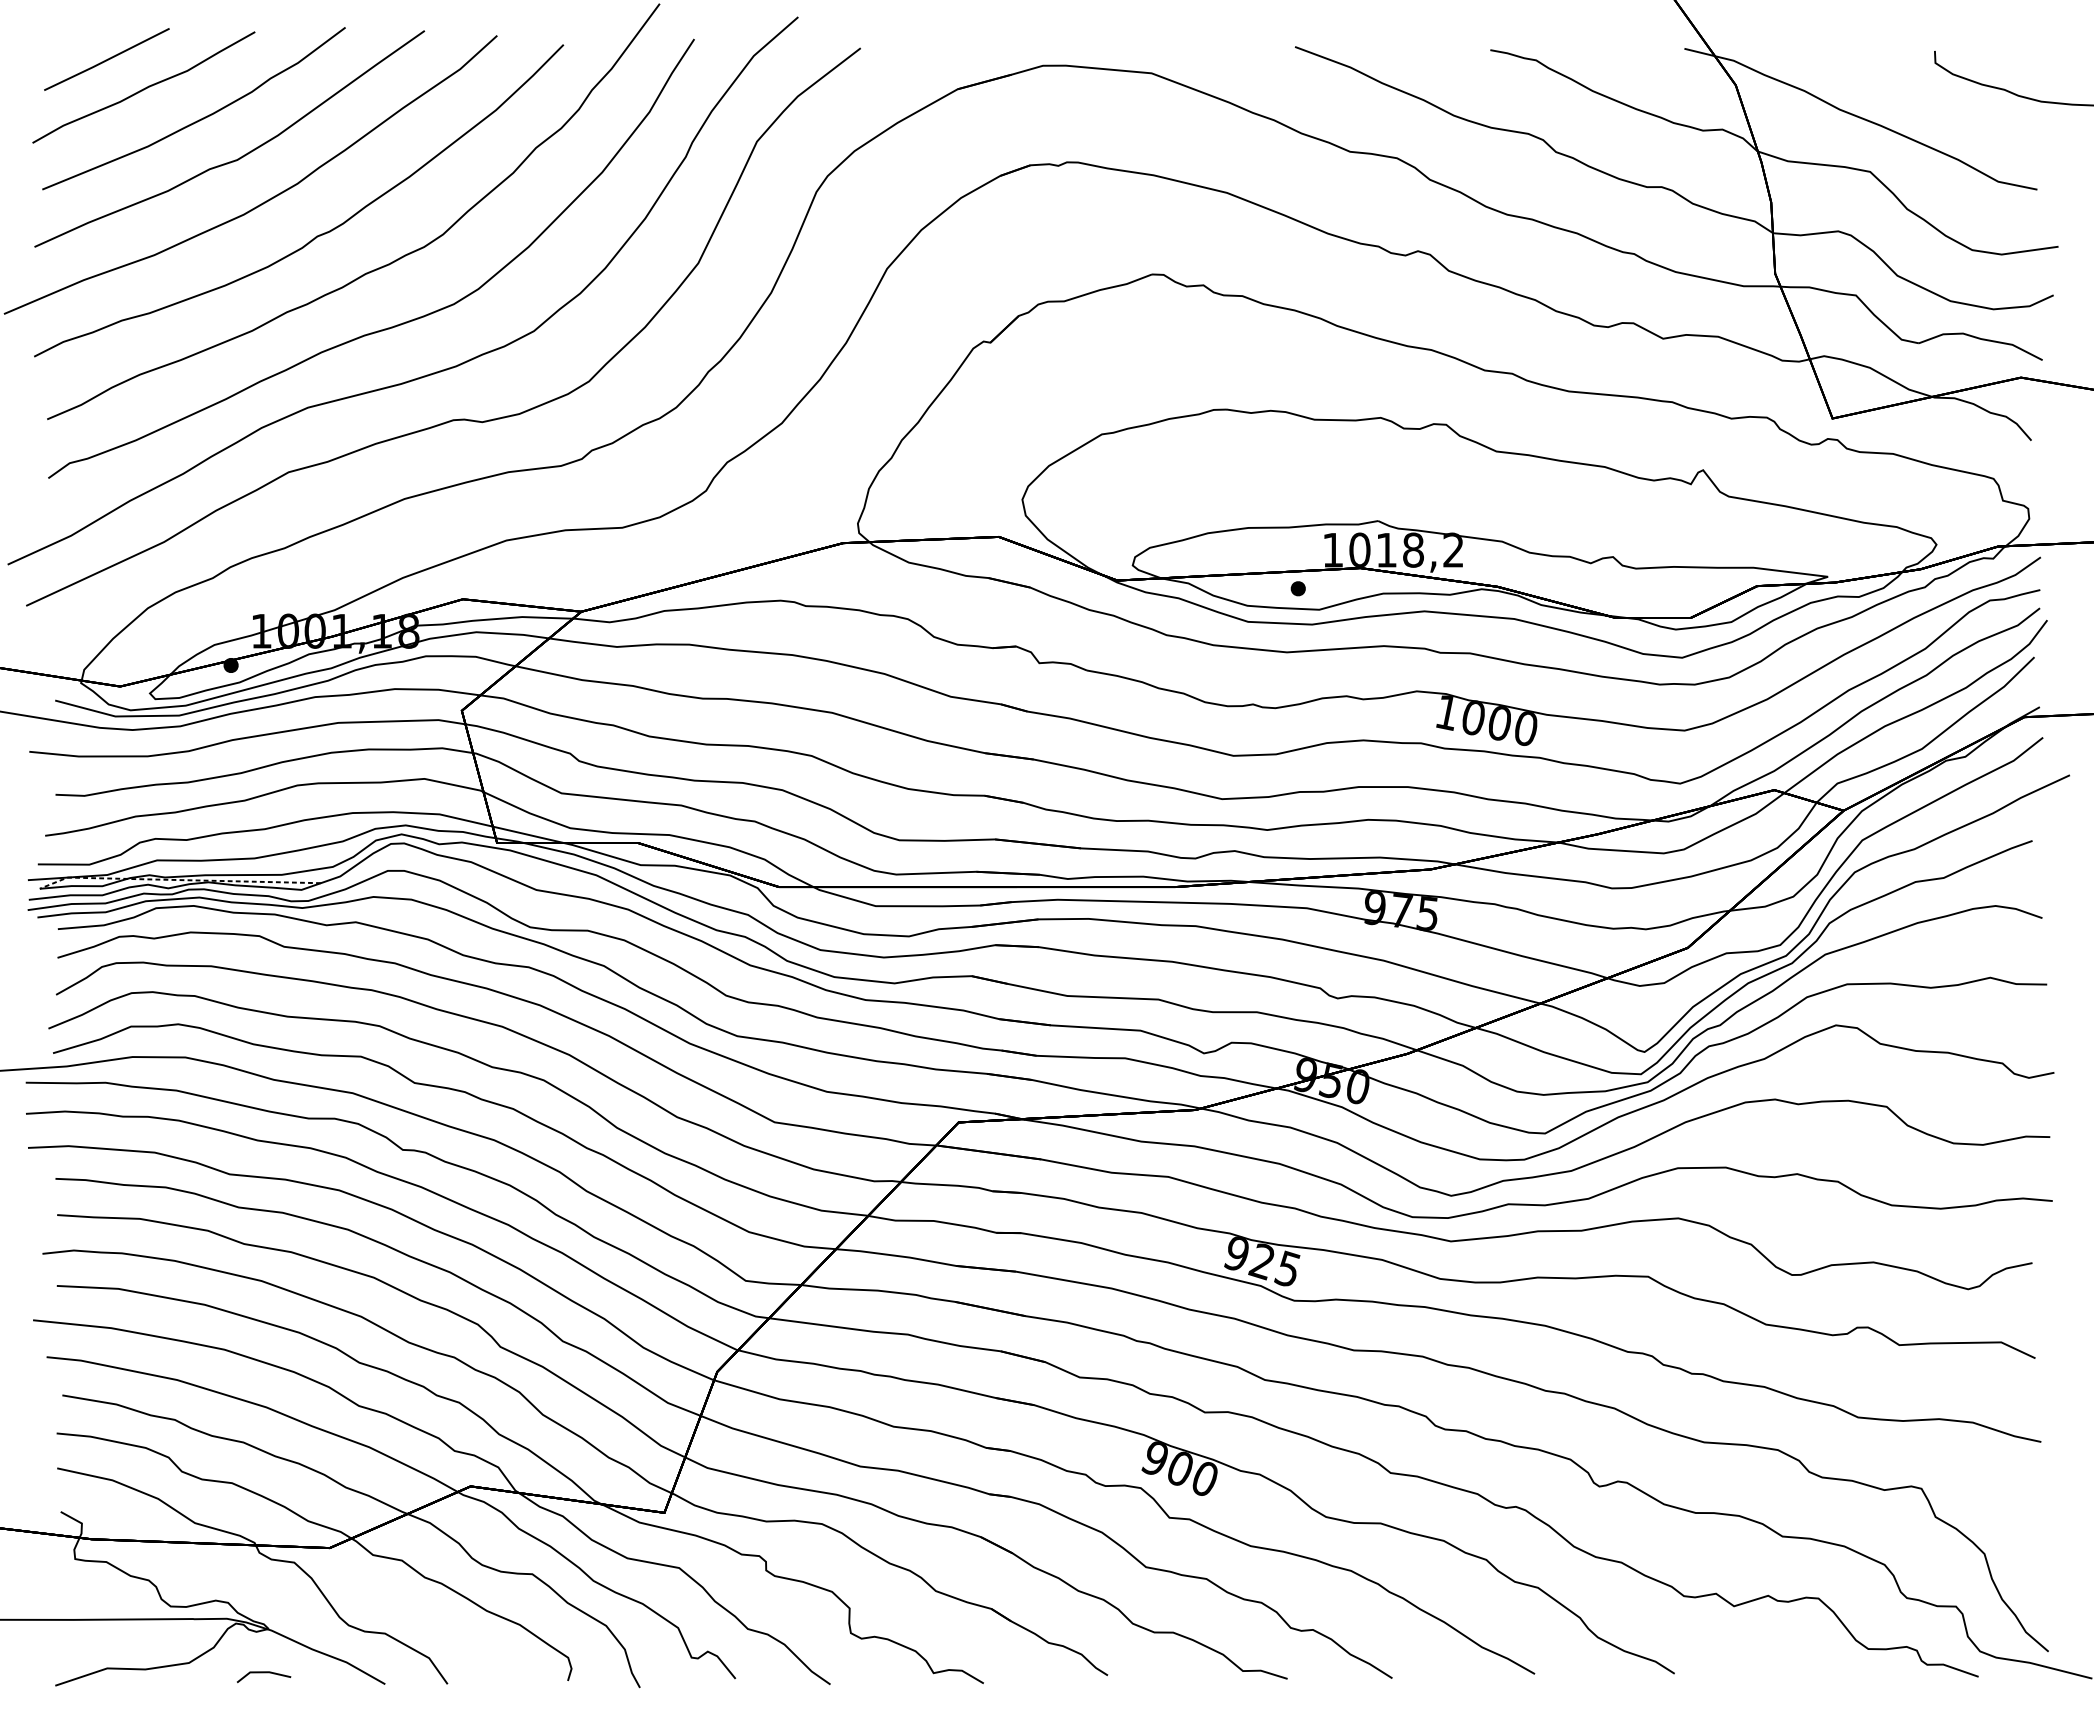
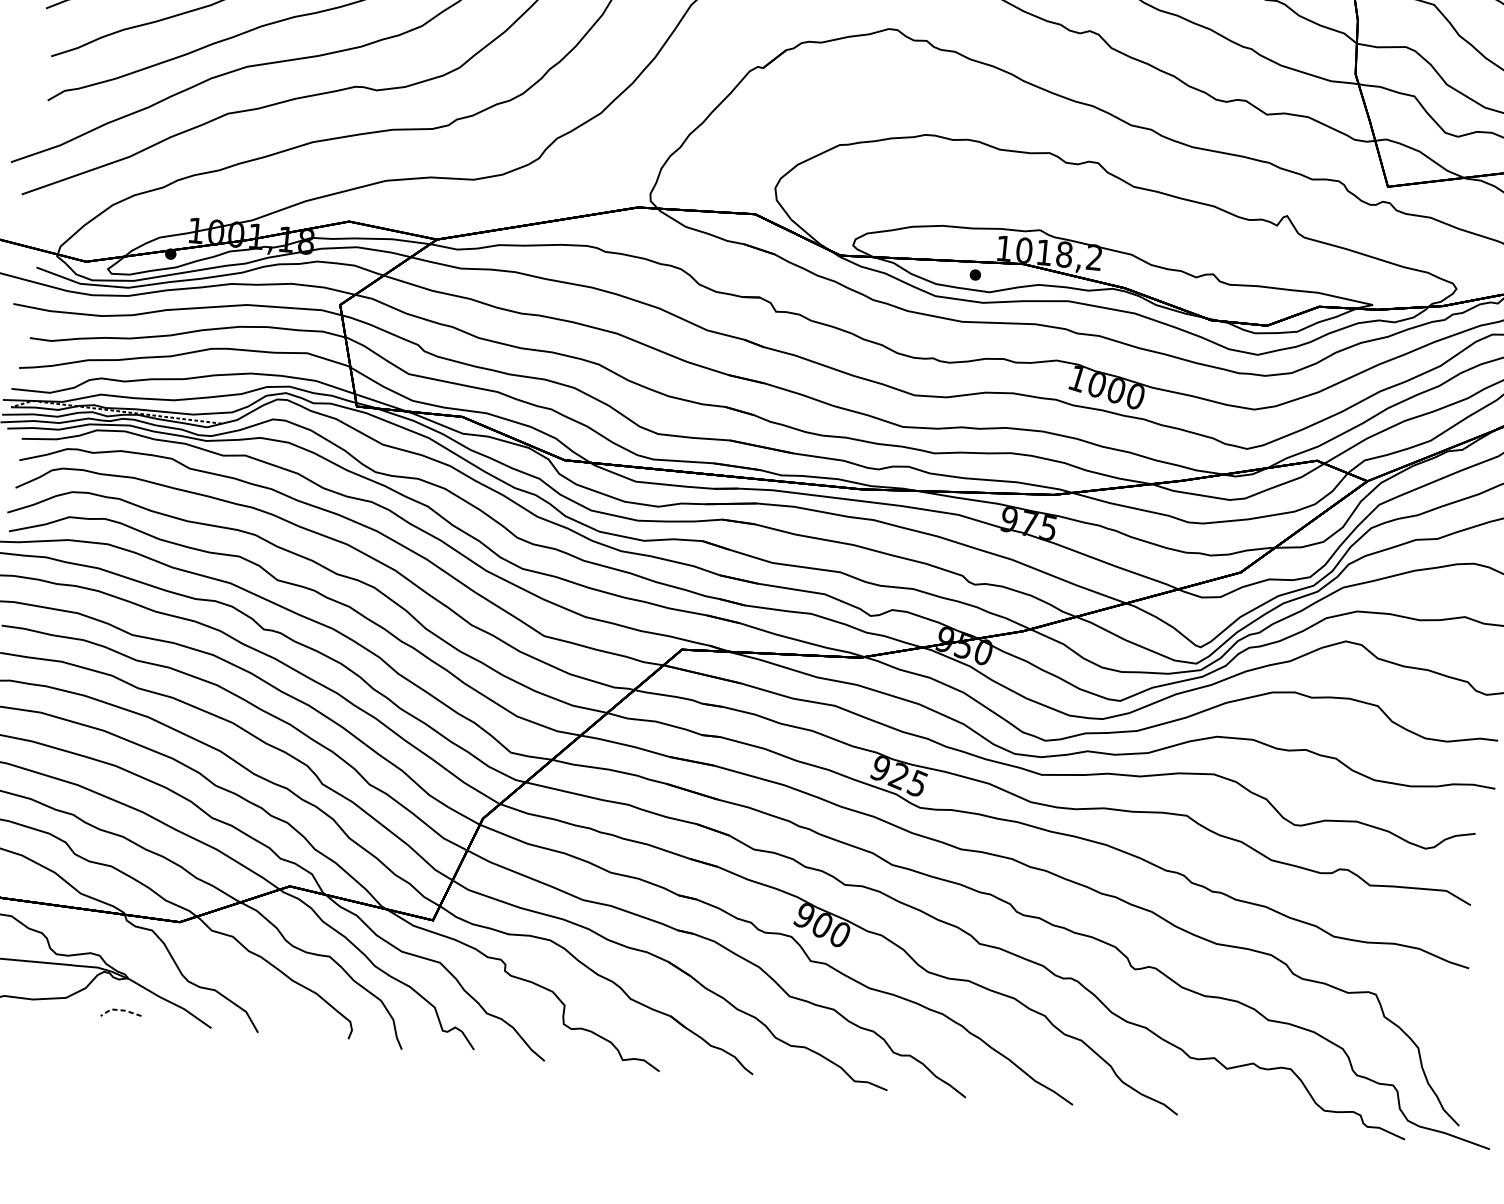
line: (262, 1672) -> (120, 1010), solid -> dashed

